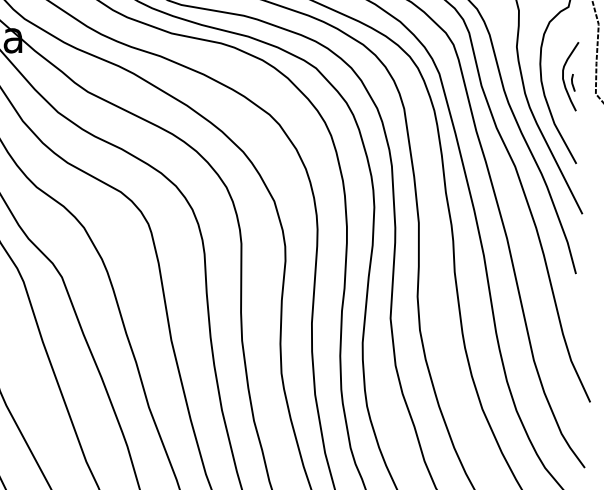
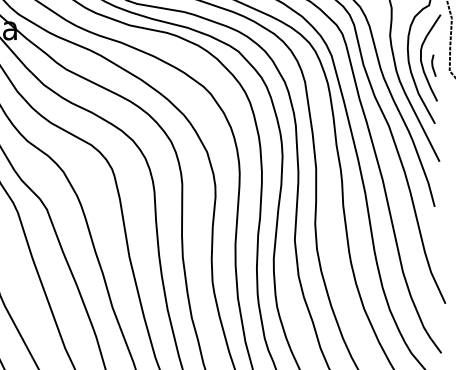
part: (570, 76) -> (430, 57), size x1.67

